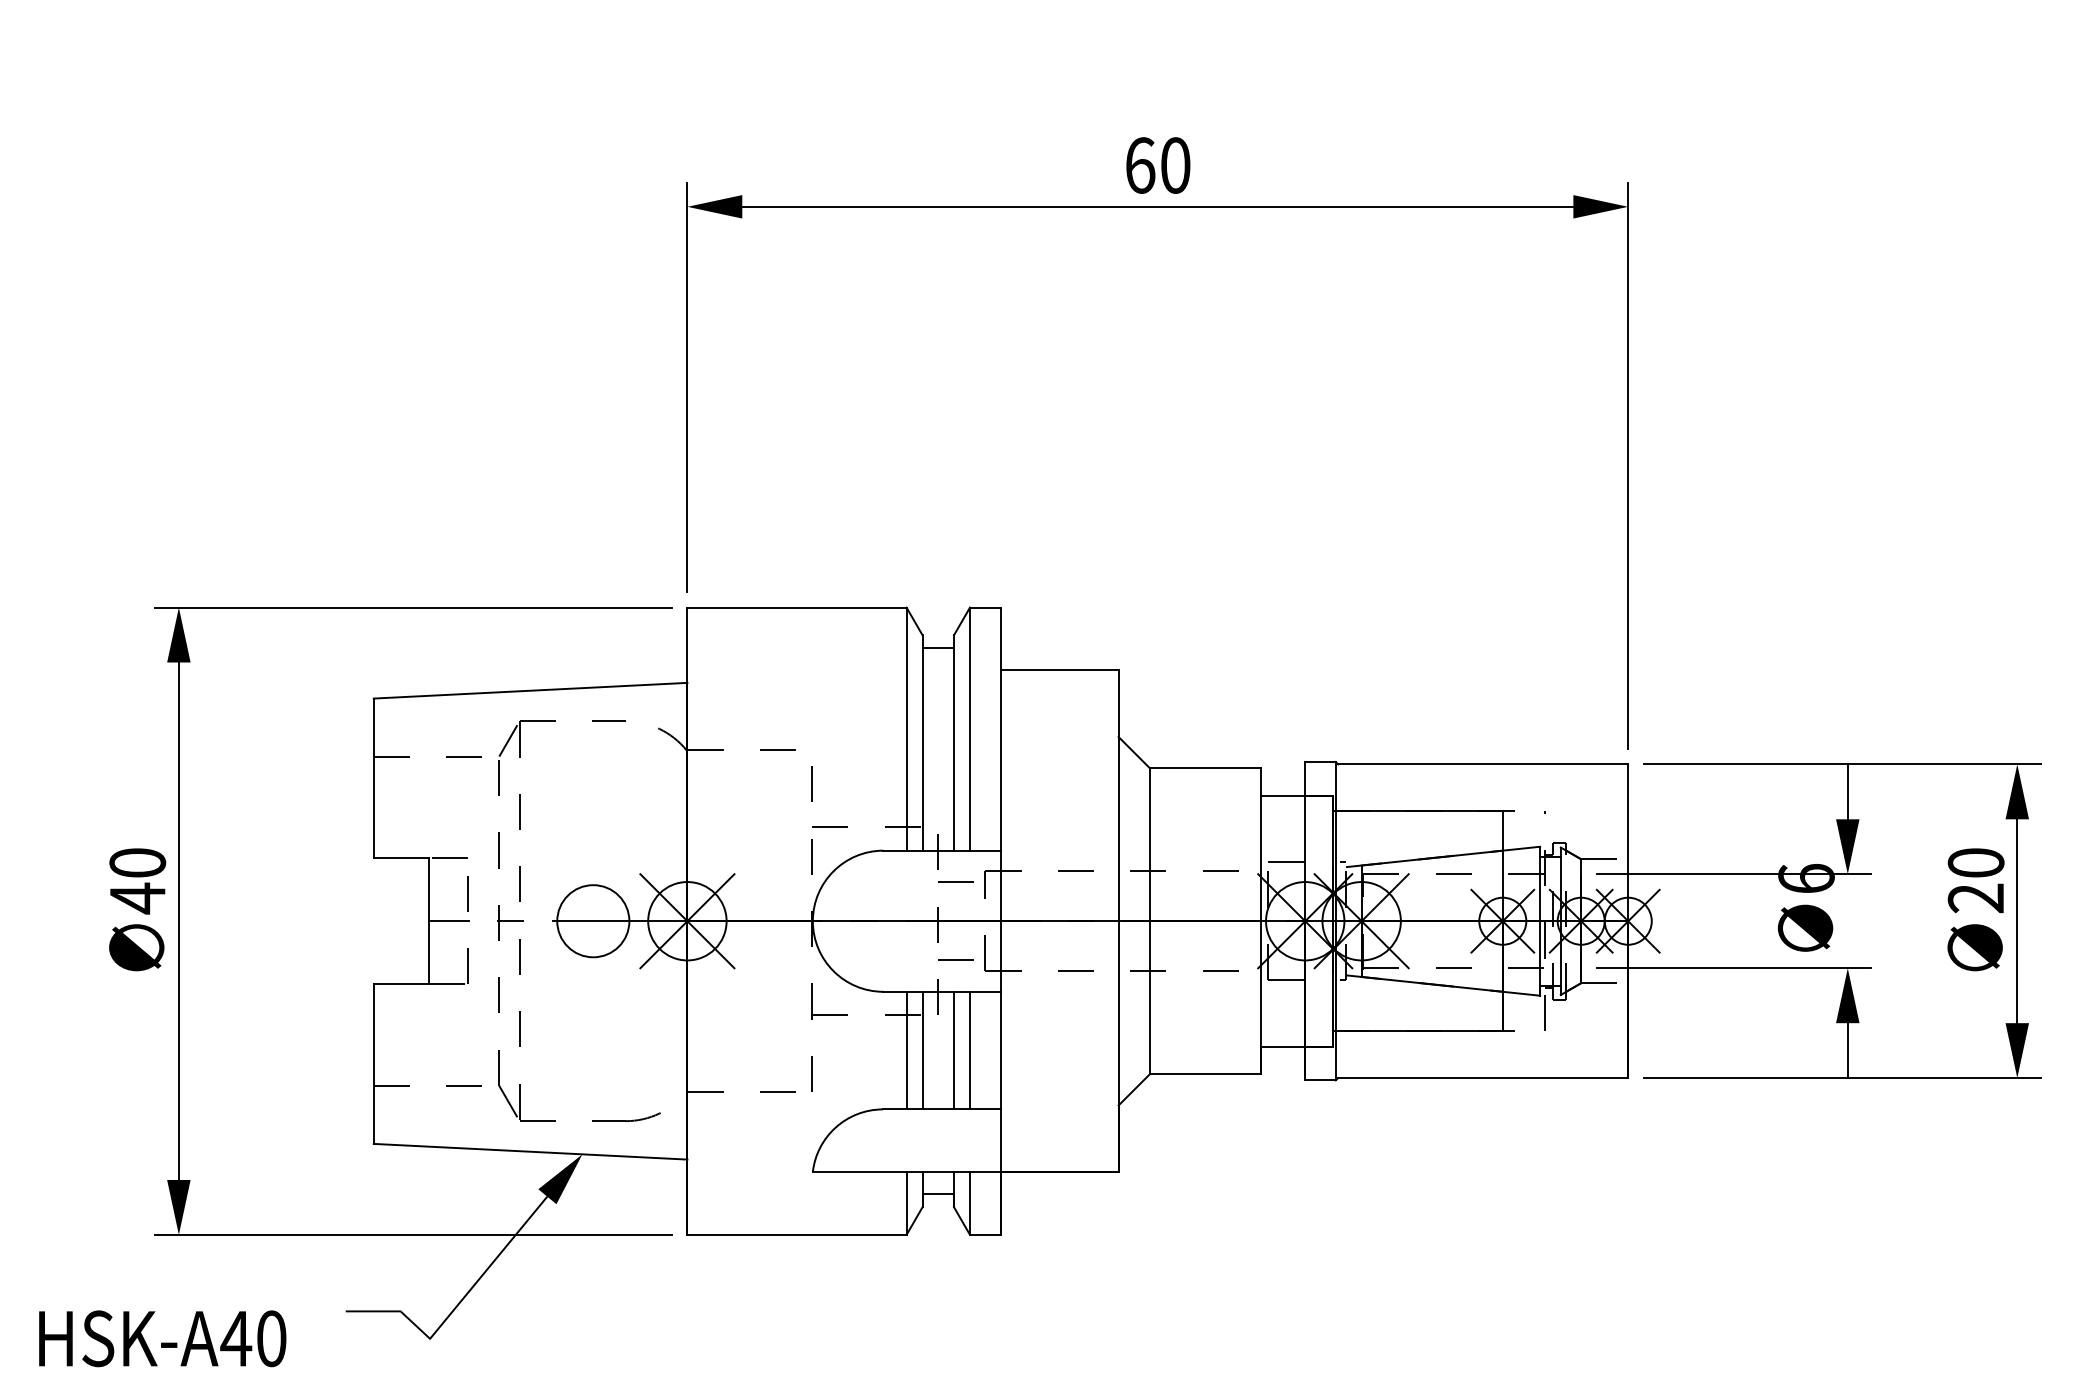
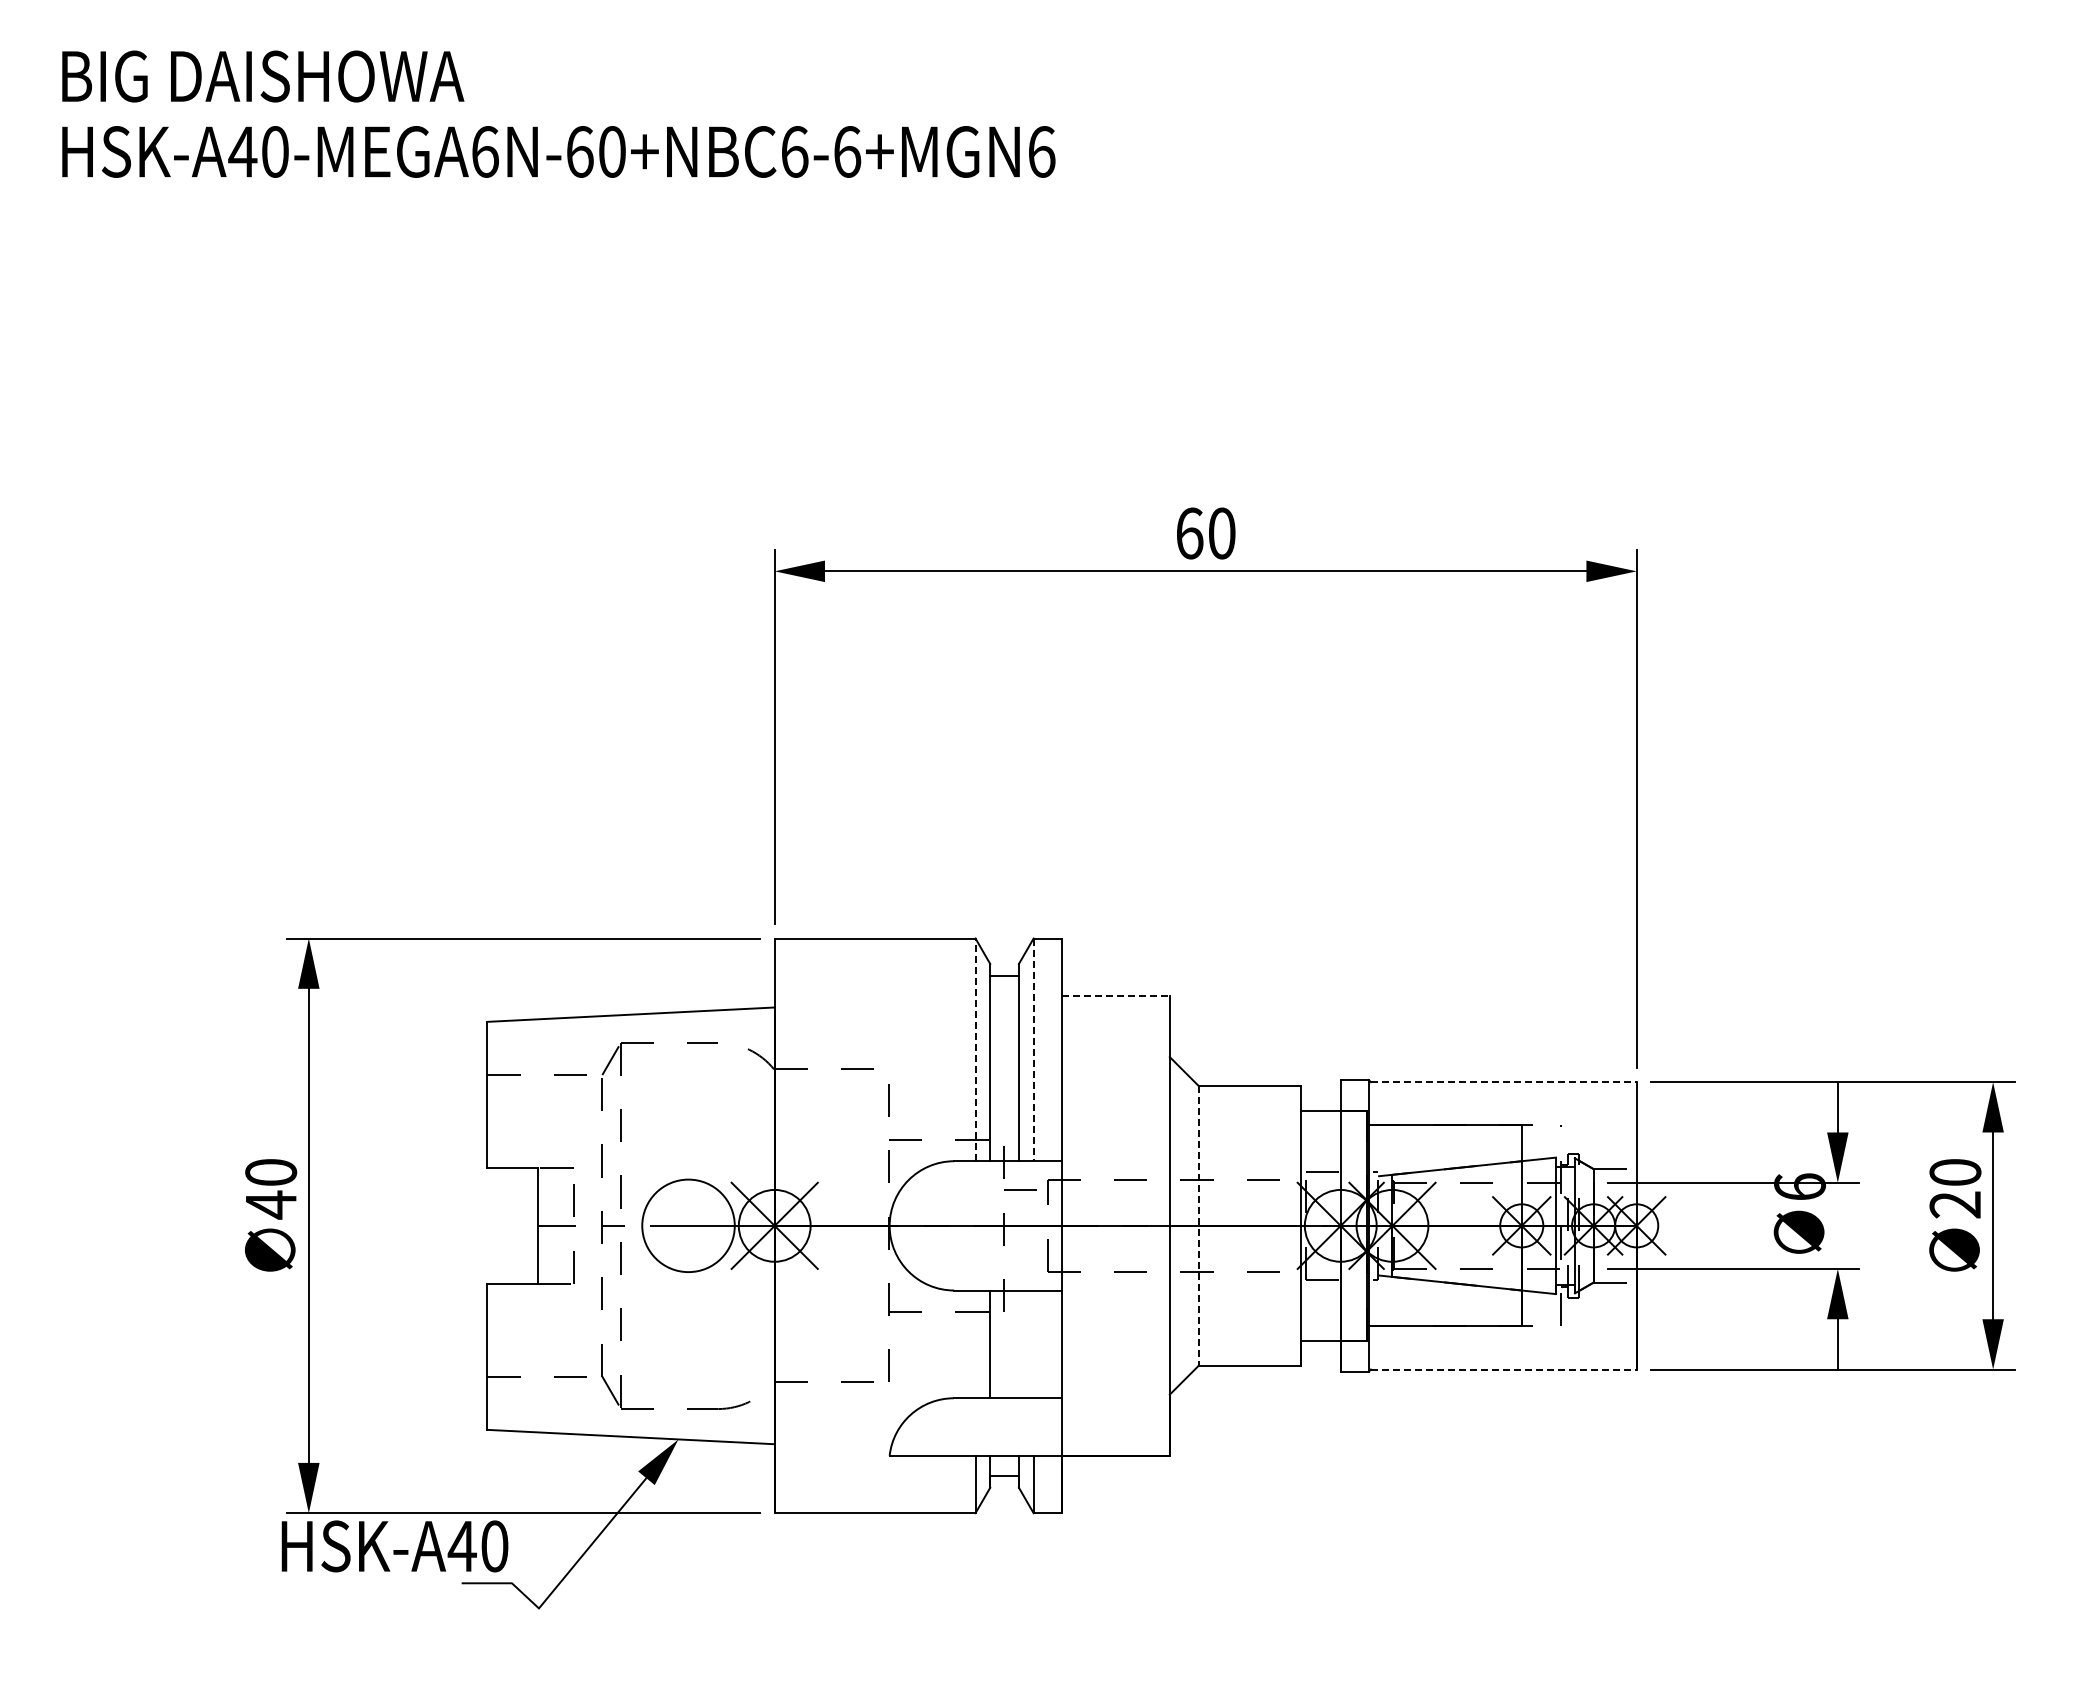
line: (1059, 670) -> (1115, 996), solid -> dashed
line: (906, 728) -> (975, 1049), solid -> dashed
line: (969, 729) -> (1033, 1050), solid -> dashed
line: (1482, 764) -> (1503, 1082), solid -> dashed
circle: (593, 920) -> (688, 1225), size x1.4
line: (1149, 921) -> (1198, 1226), solid -> dashed
line: (955, 960) -> (1020, 1261), removed
line: (906, 1050) -> (975, 1344), removed
line: (953, 1050) -> (1018, 1344), removed
line: (969, 1050) -> (1033, 1344), removed
line: (1482, 1078) -> (1503, 1369), solid -> dashed
text: (162, 1338) -> (394, 1546), moved

